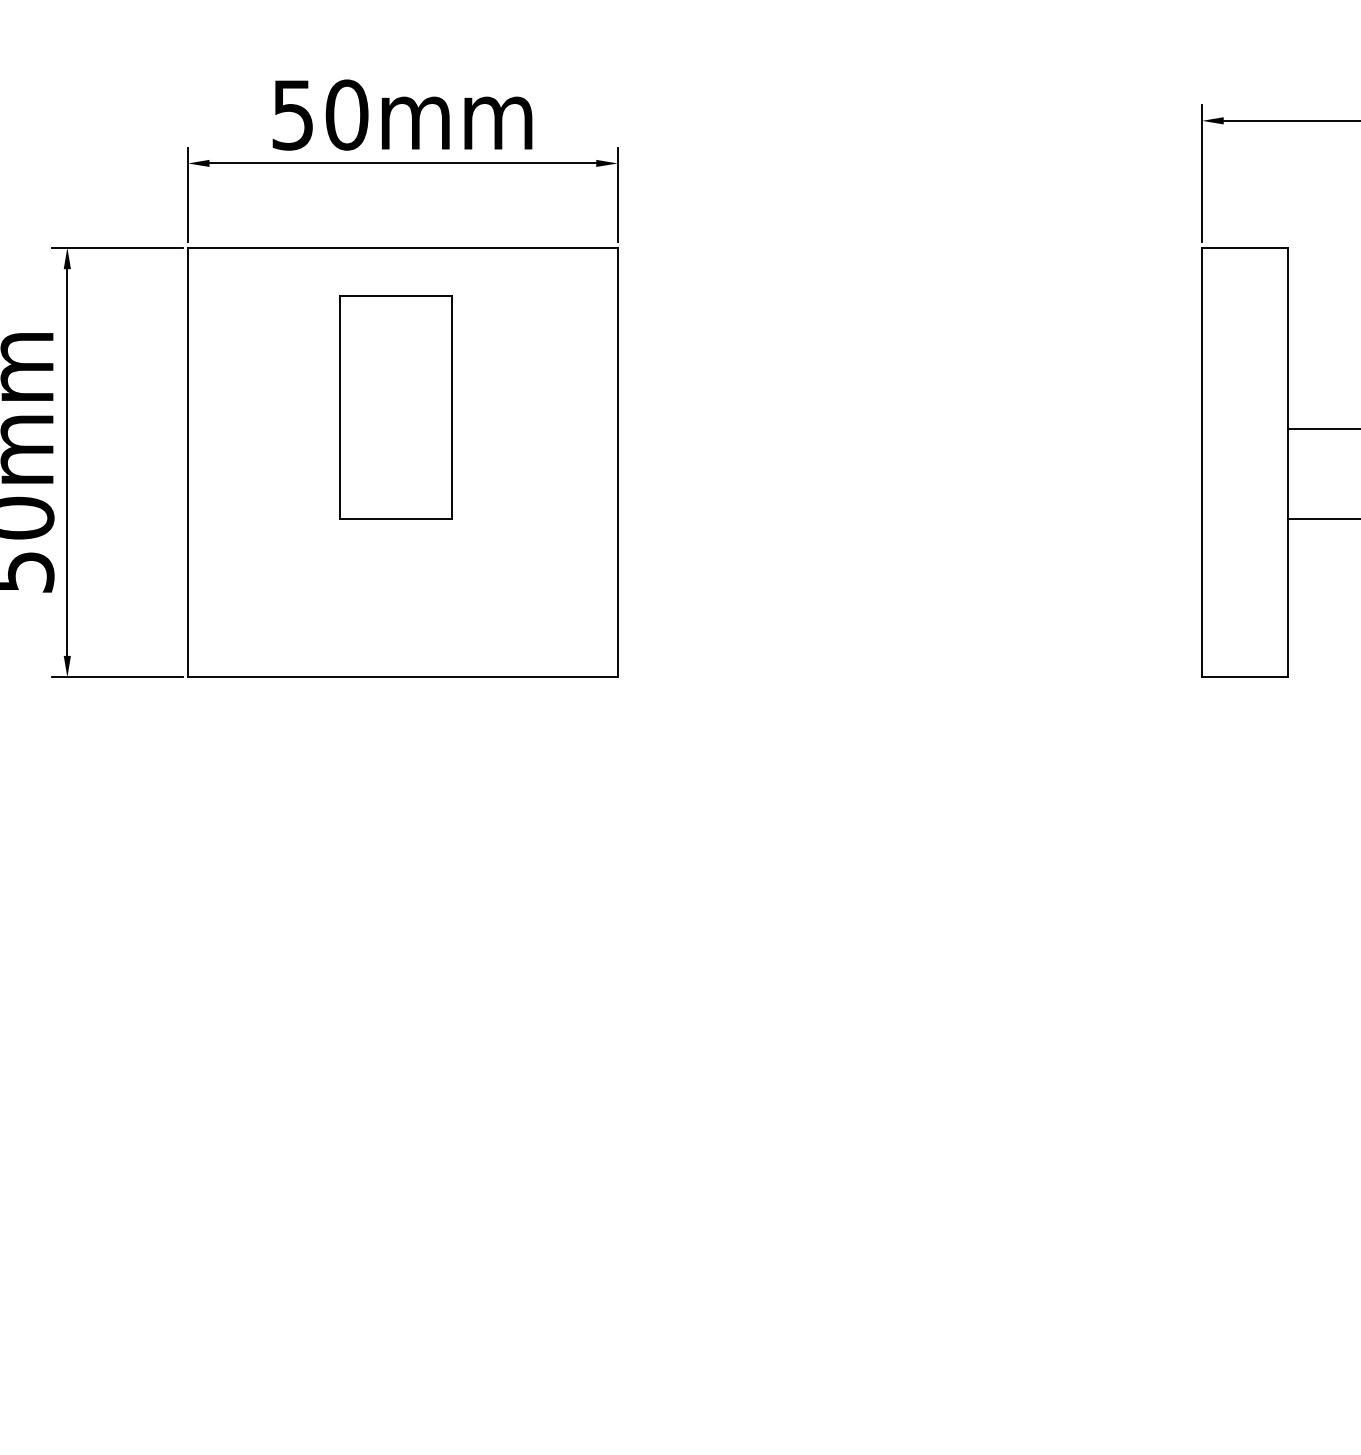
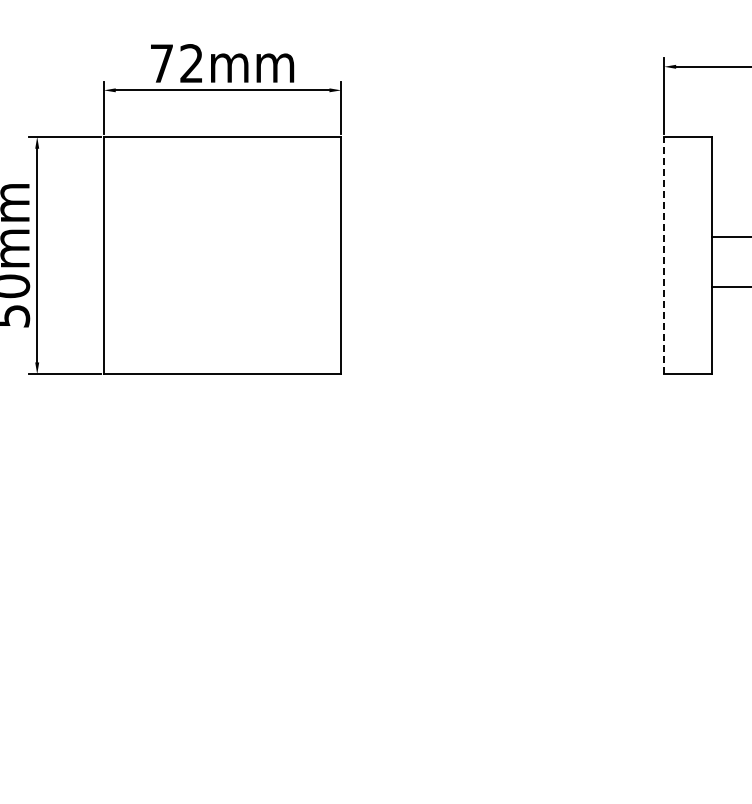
text: (319, 114) -> (176, 63), 50mm -> 72mm
part: (395, 406) -> (218, 224), removed
line: (1202, 462) -> (664, 255), solid -> dashed

